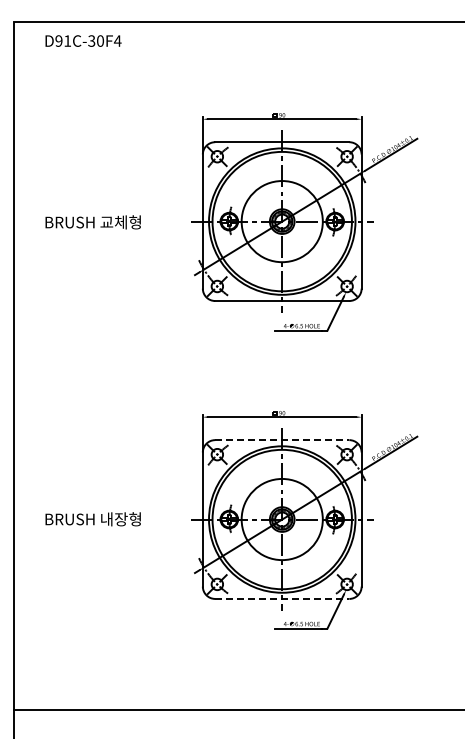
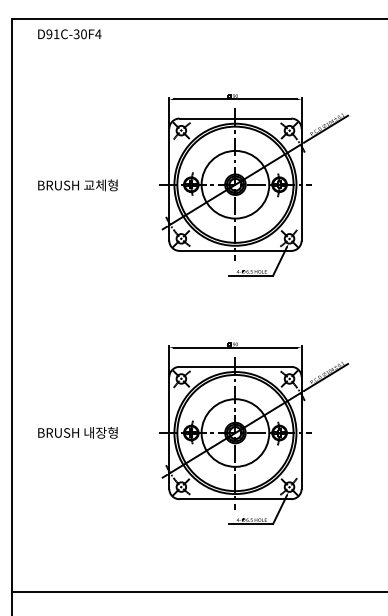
line: (282, 440) -> (235, 367), dashed -> solid
line: (282, 598) -> (235, 498), dashed -> solid

